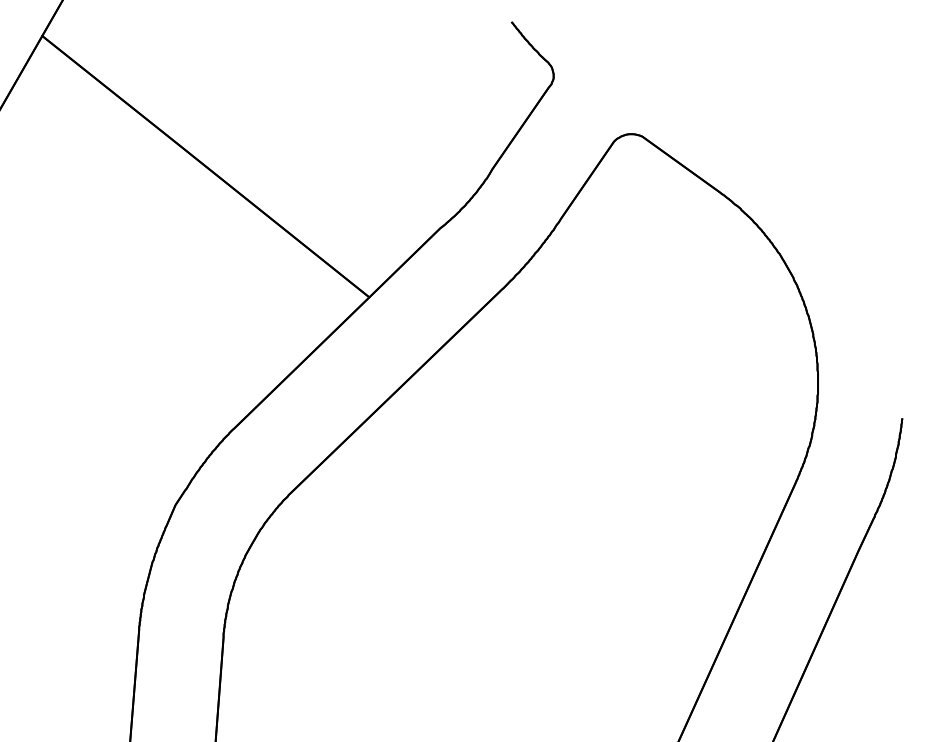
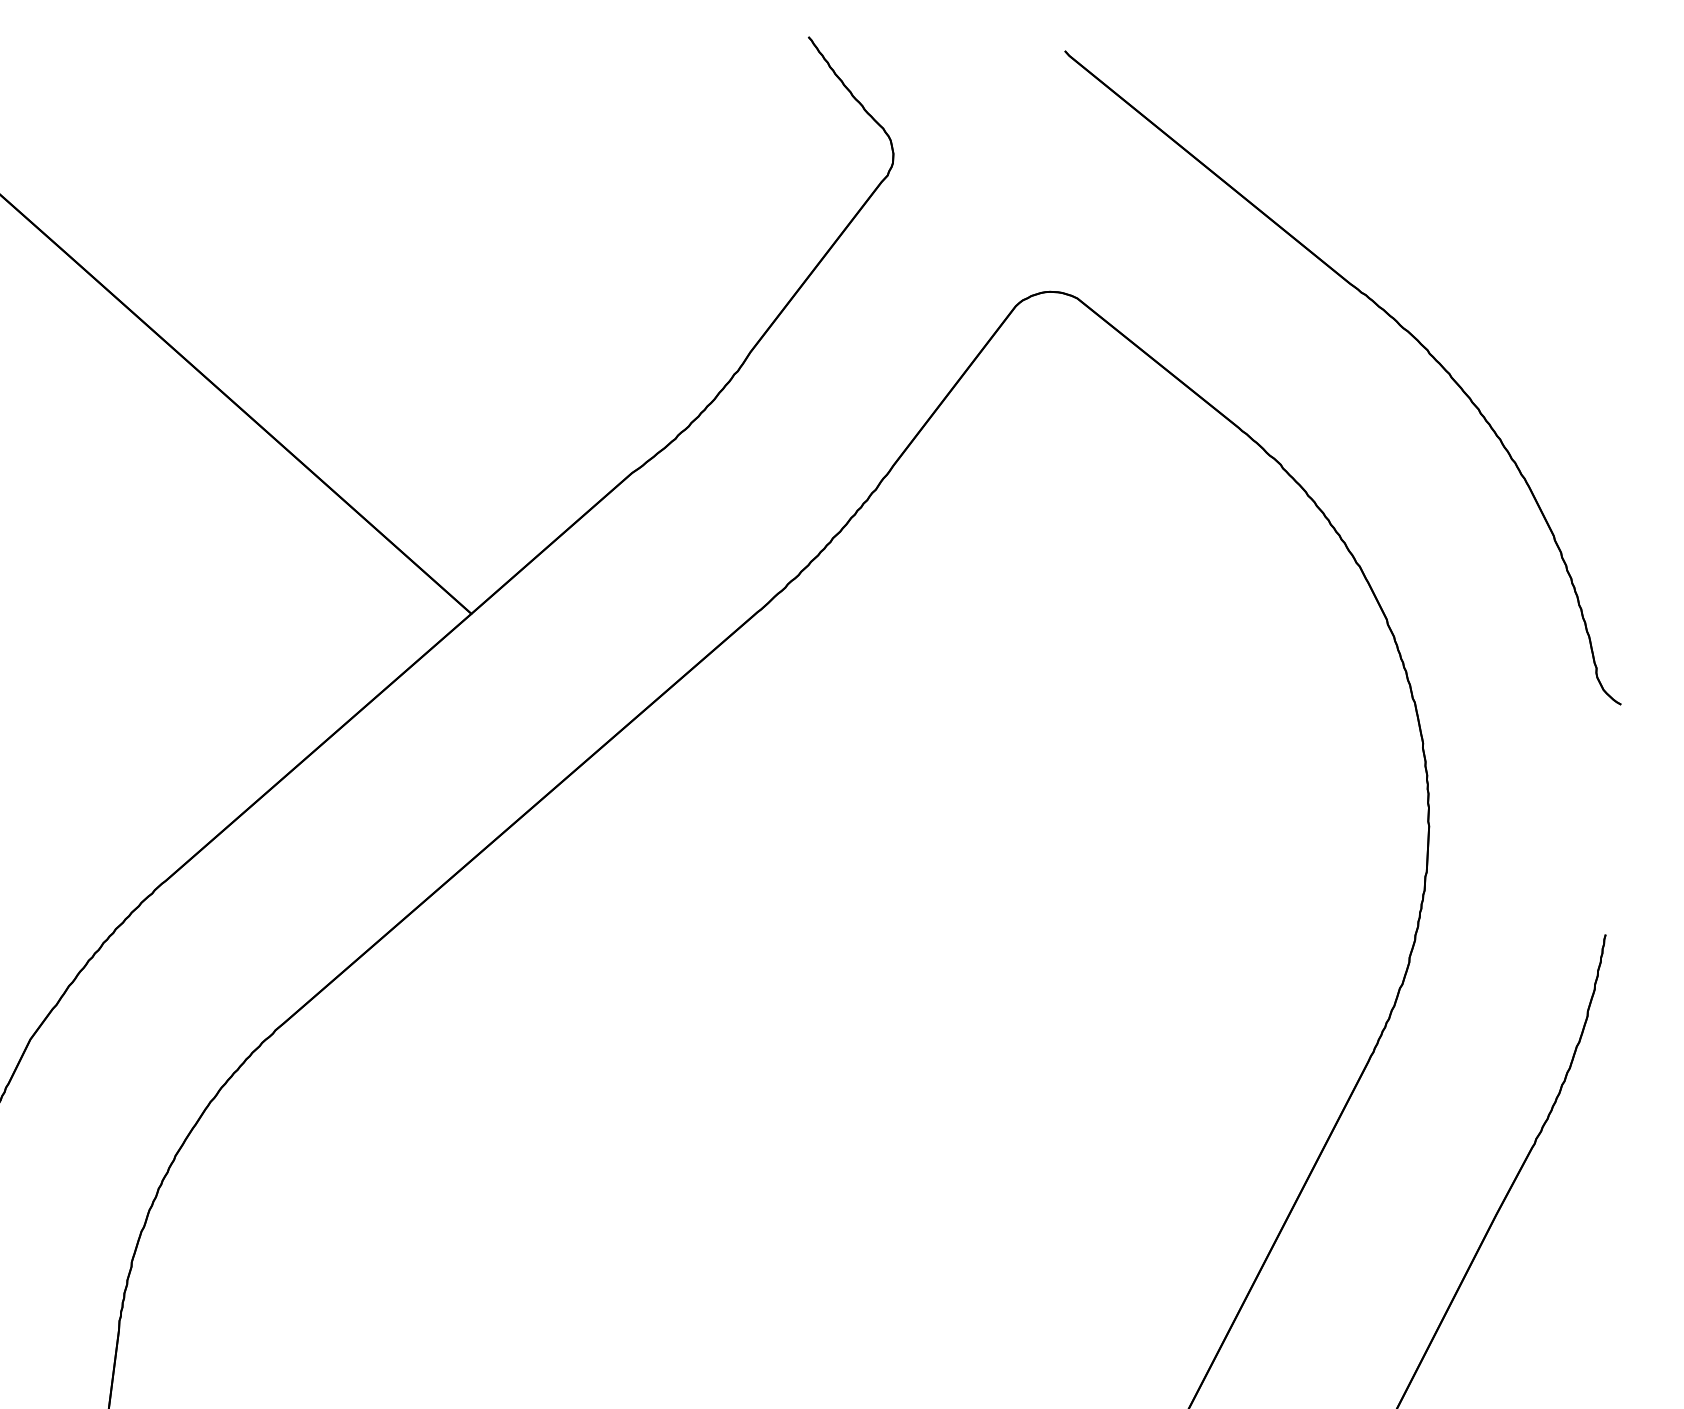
part: (787, 138) -> (1389, 318), added

